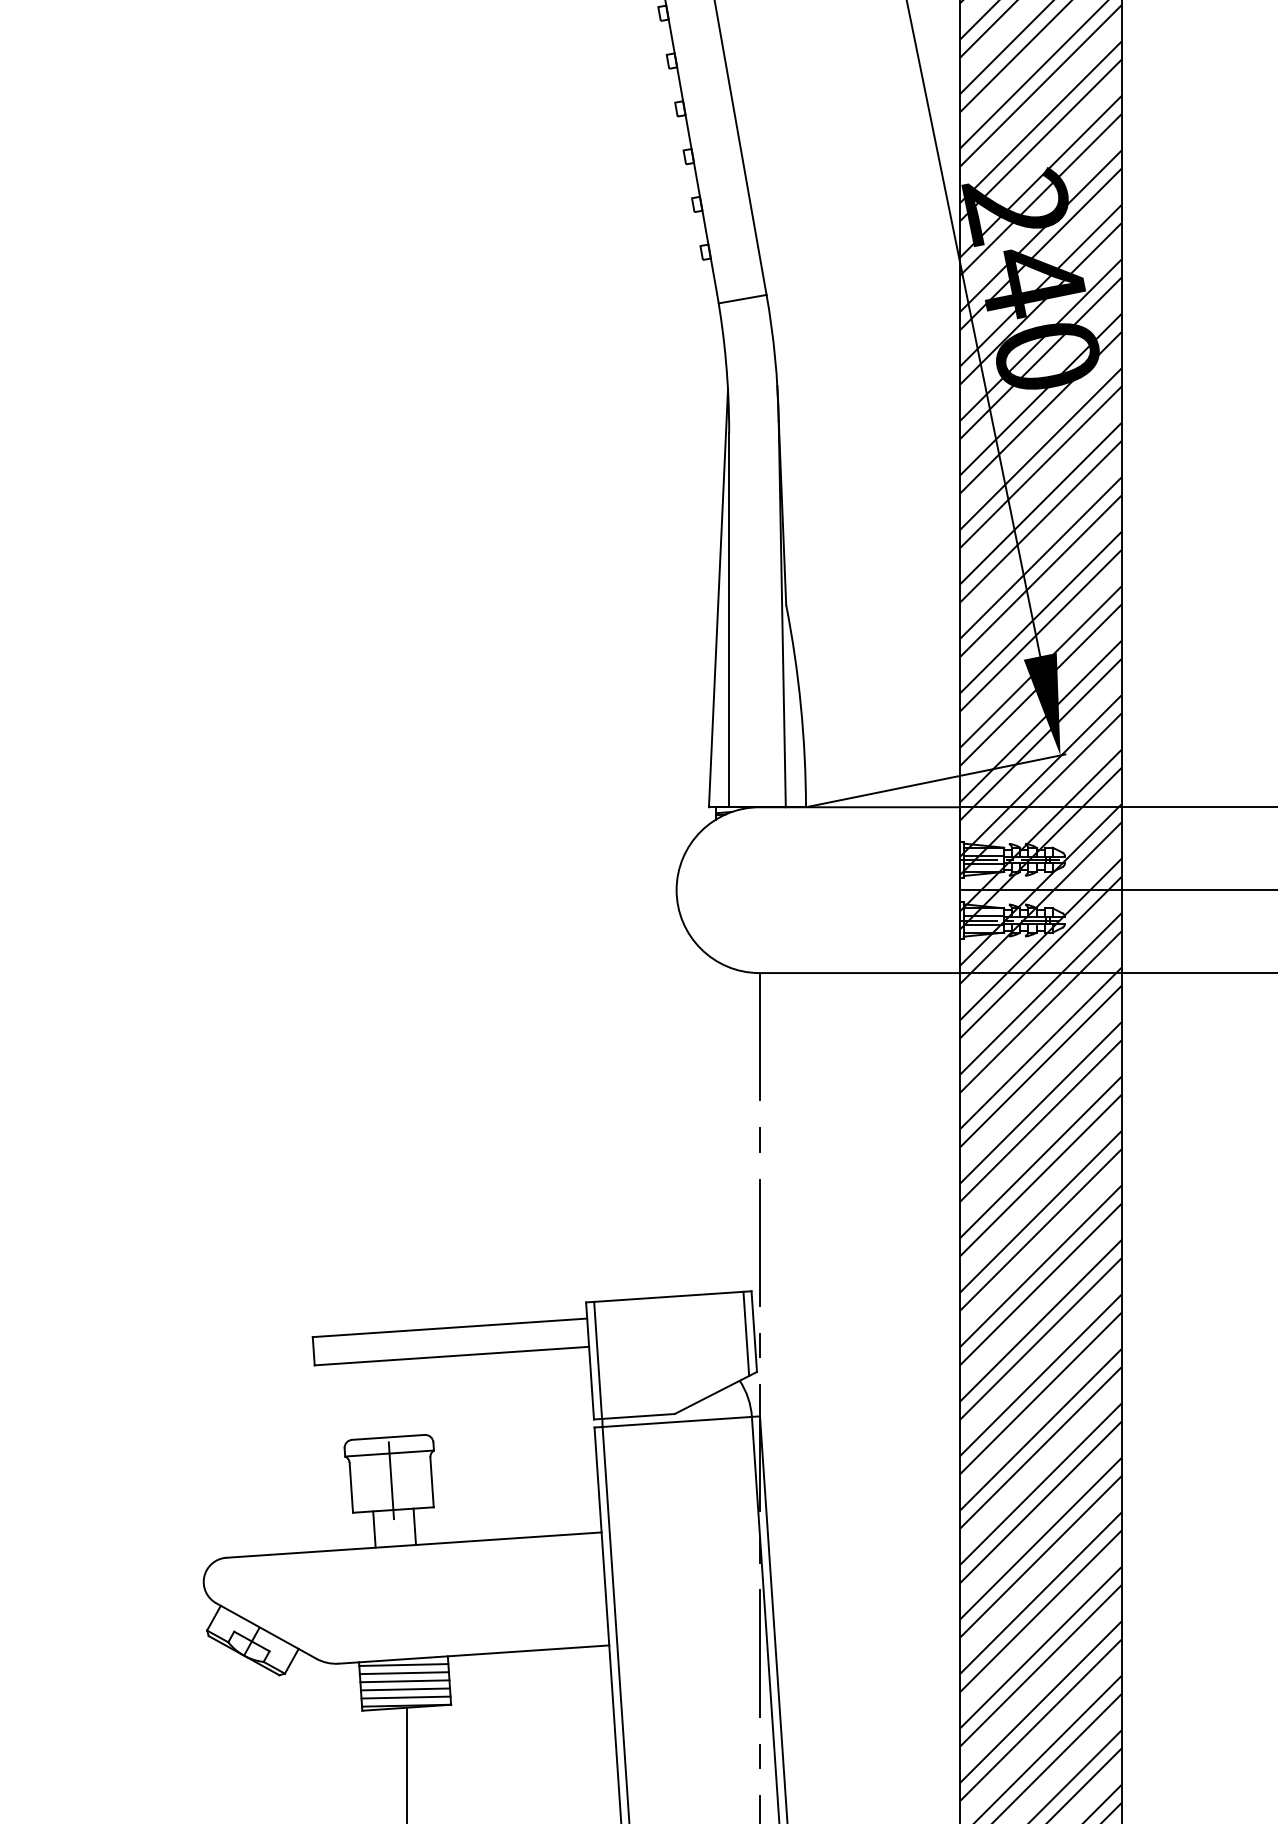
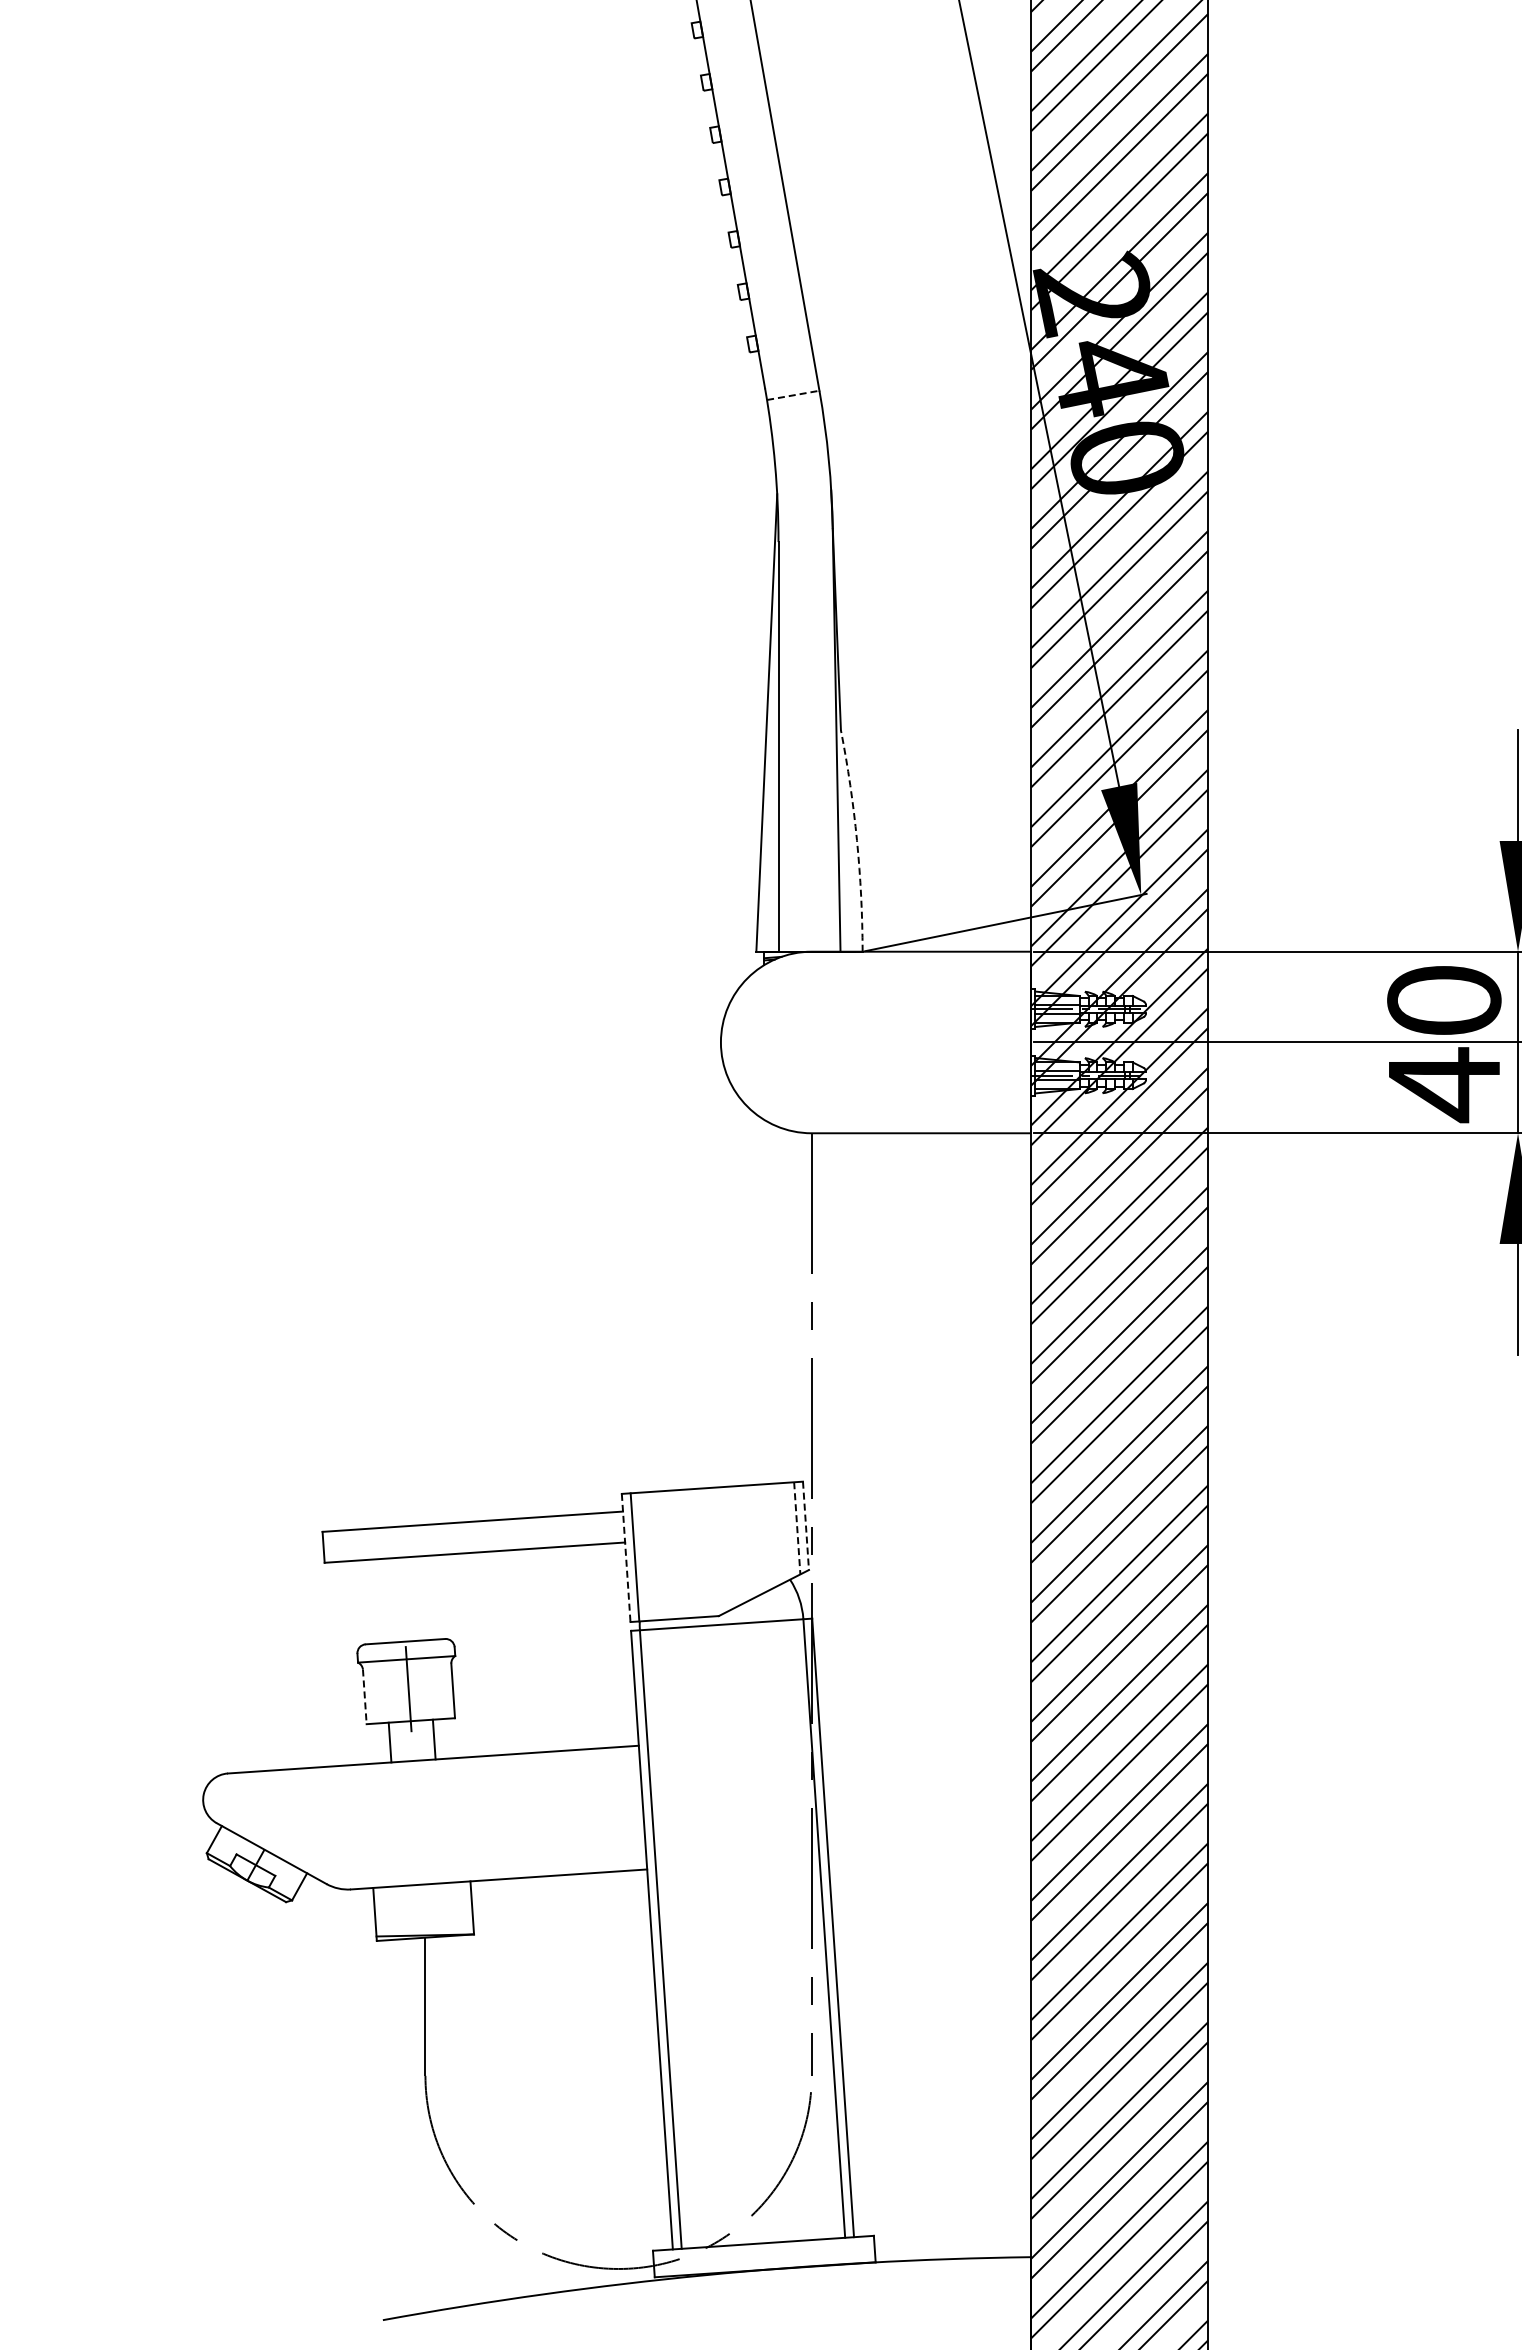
line: (742, 299) -> (793, 395), solid -> dashed
arc: (801, 705) -> (857, 840), solid -> dashed
line: (754, 1332) -> (806, 1526), solid -> dashed
line: (746, 1334) -> (797, 1528), solid -> dashed
line: (590, 1361) -> (626, 1558), solid -> dashed
line: (351, 1488) -> (364, 1697), solid -> dashed
line: (404, 1664) -> (422, 1890), removed
line: (404, 1672) -> (422, 1899), removed
line: (404, 1681) -> (423, 1908), removed
line: (404, 1689) -> (423, 1917), removed
line: (405, 1697) -> (424, 1926), removed

